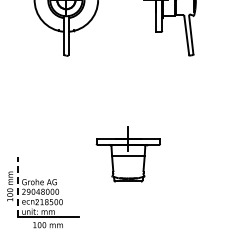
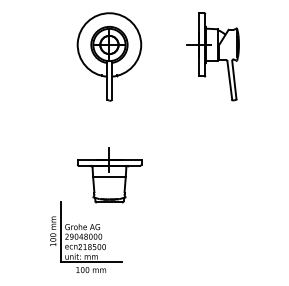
part: (128, 154) -> (109, 175), moved
line: (18, 186) -> (61, 231), dashed -> solid

